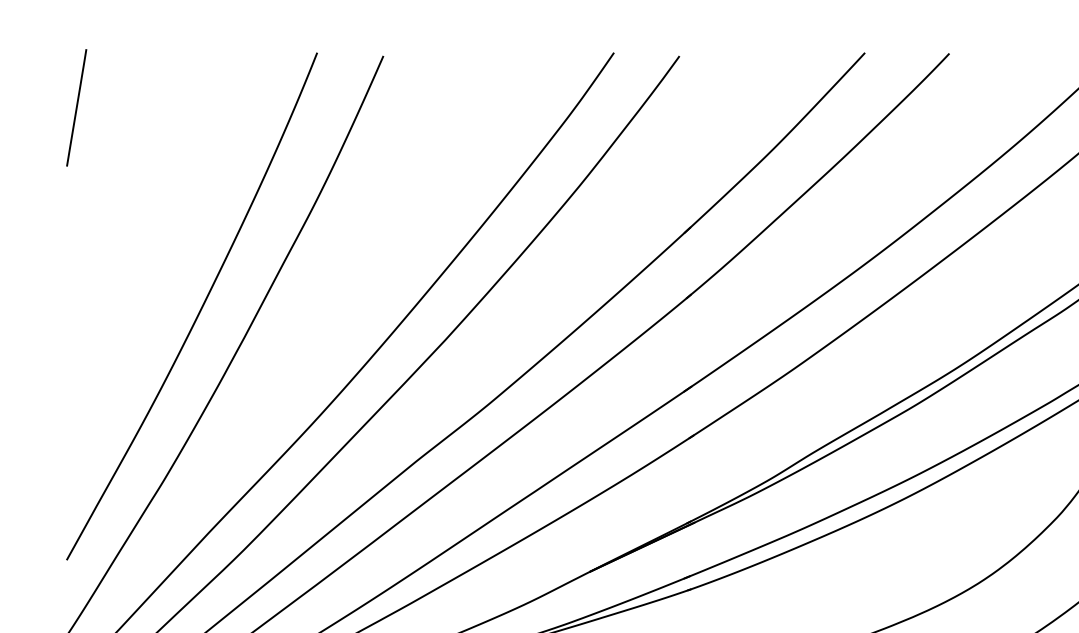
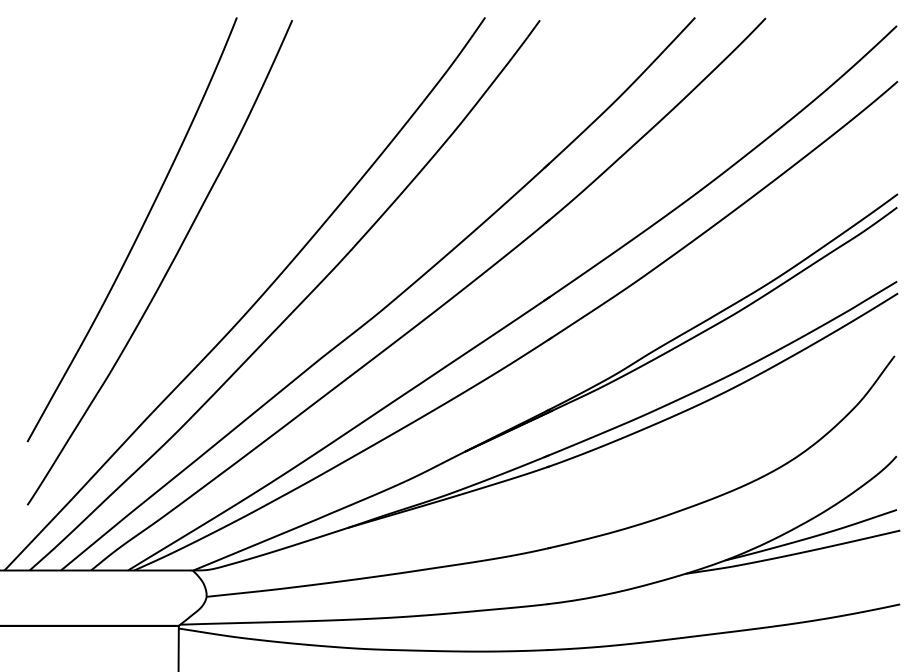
line: (76, 107) -> (35, 63), removed

